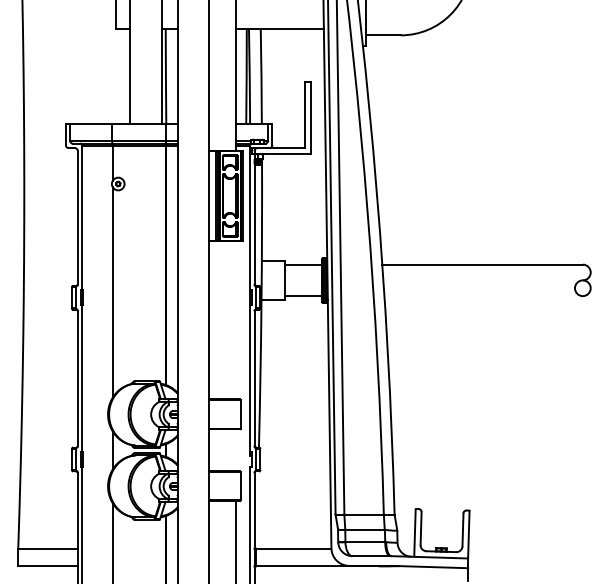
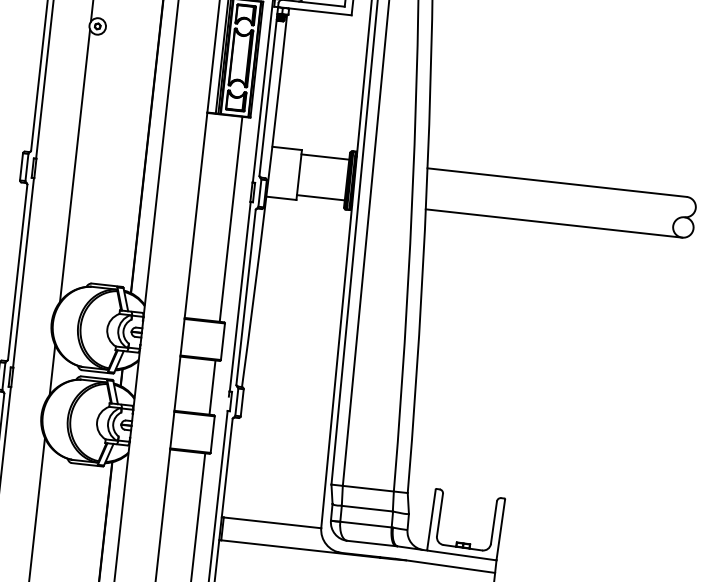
line: (483, 296) -> (553, 223), added
line: (236, 319) -> (231, 218), added
line: (236, 450) -> (212, 387), added

